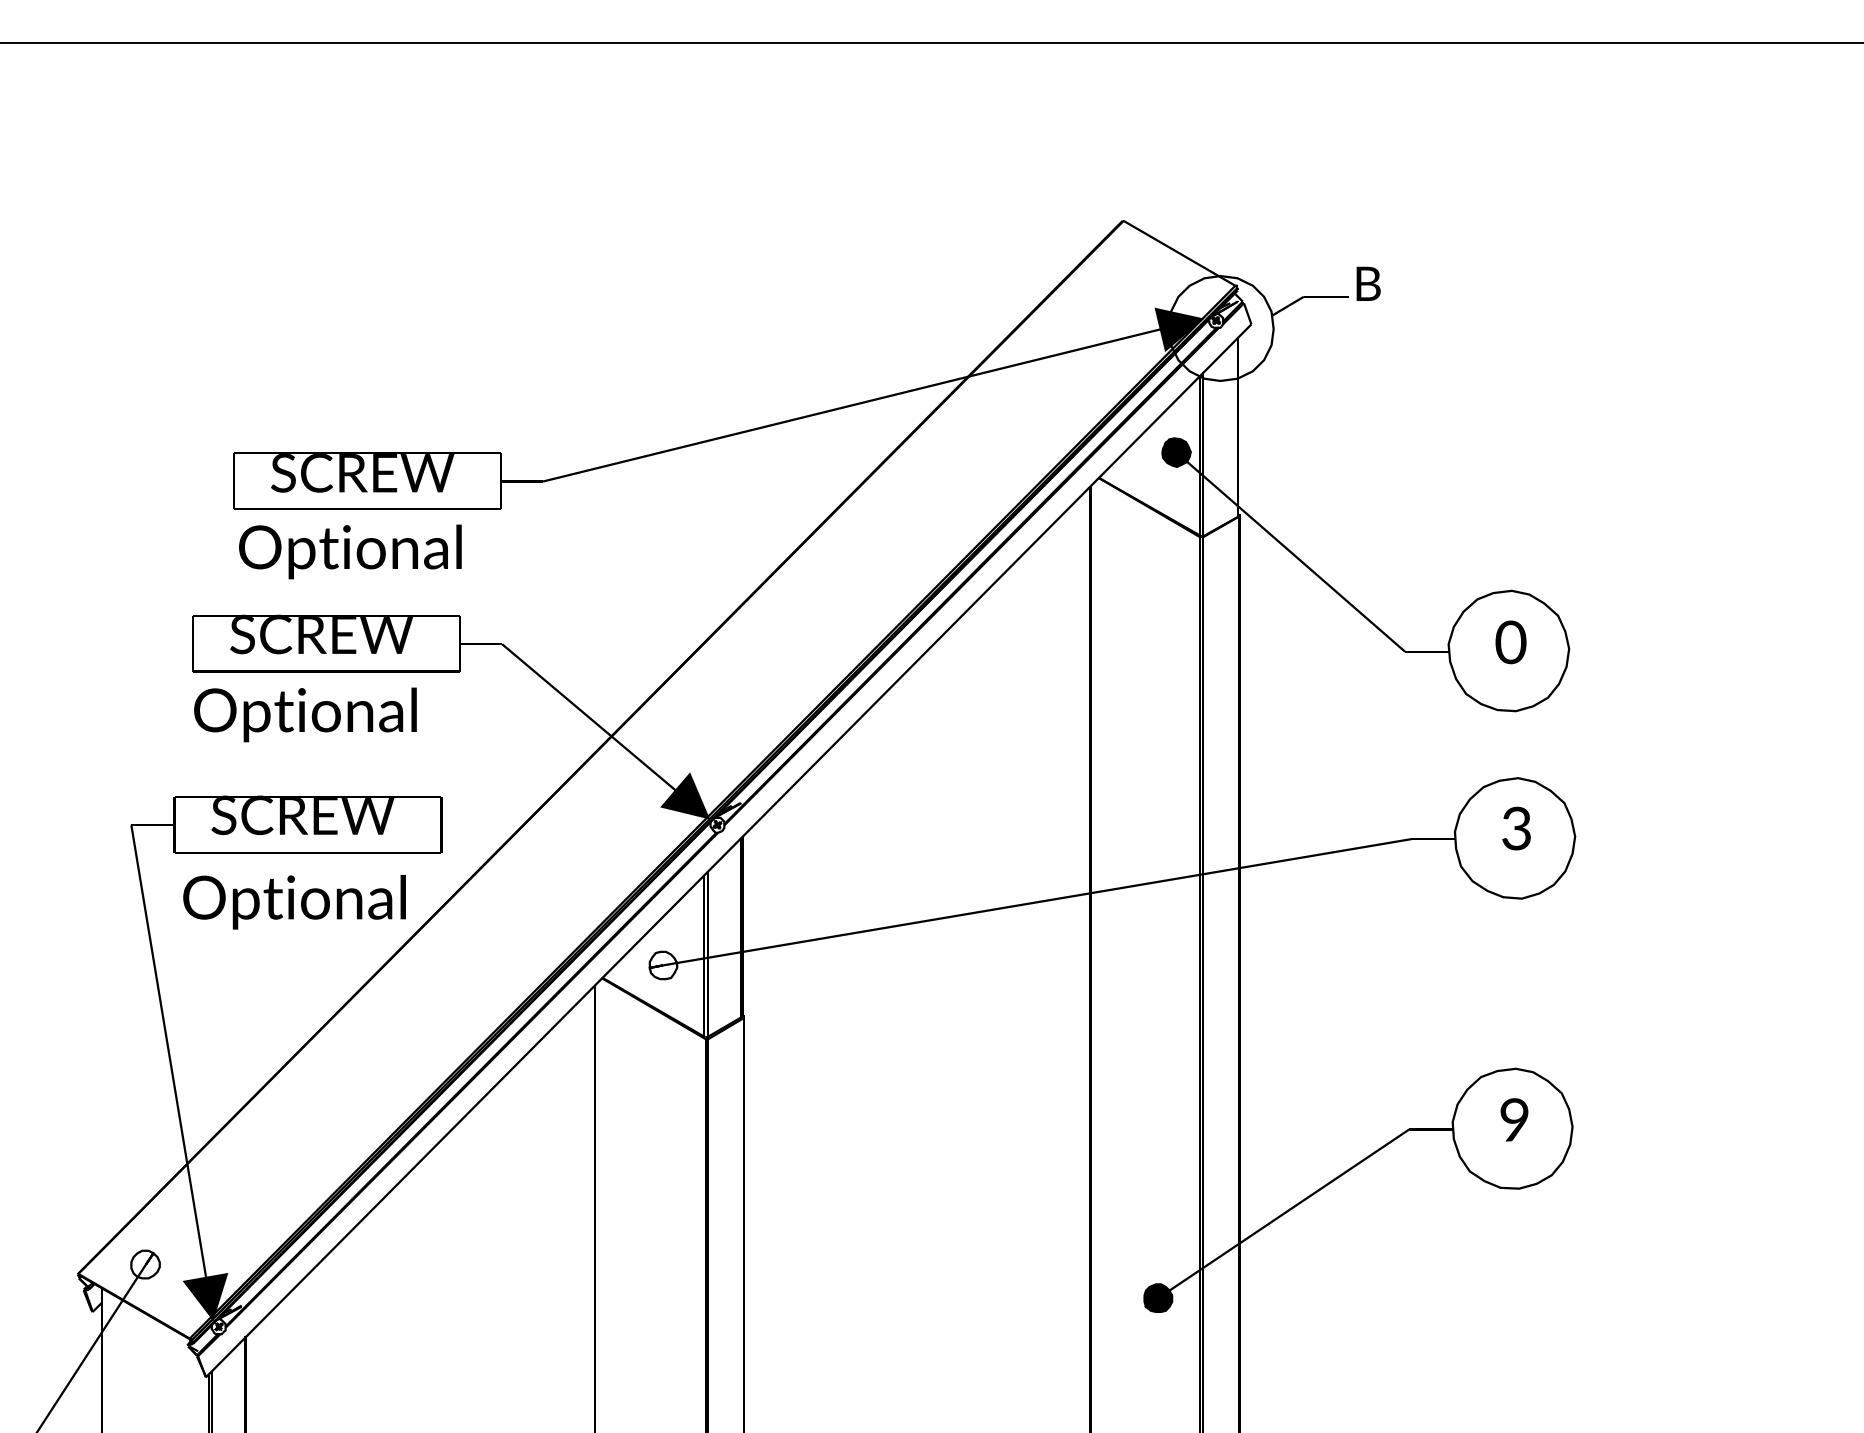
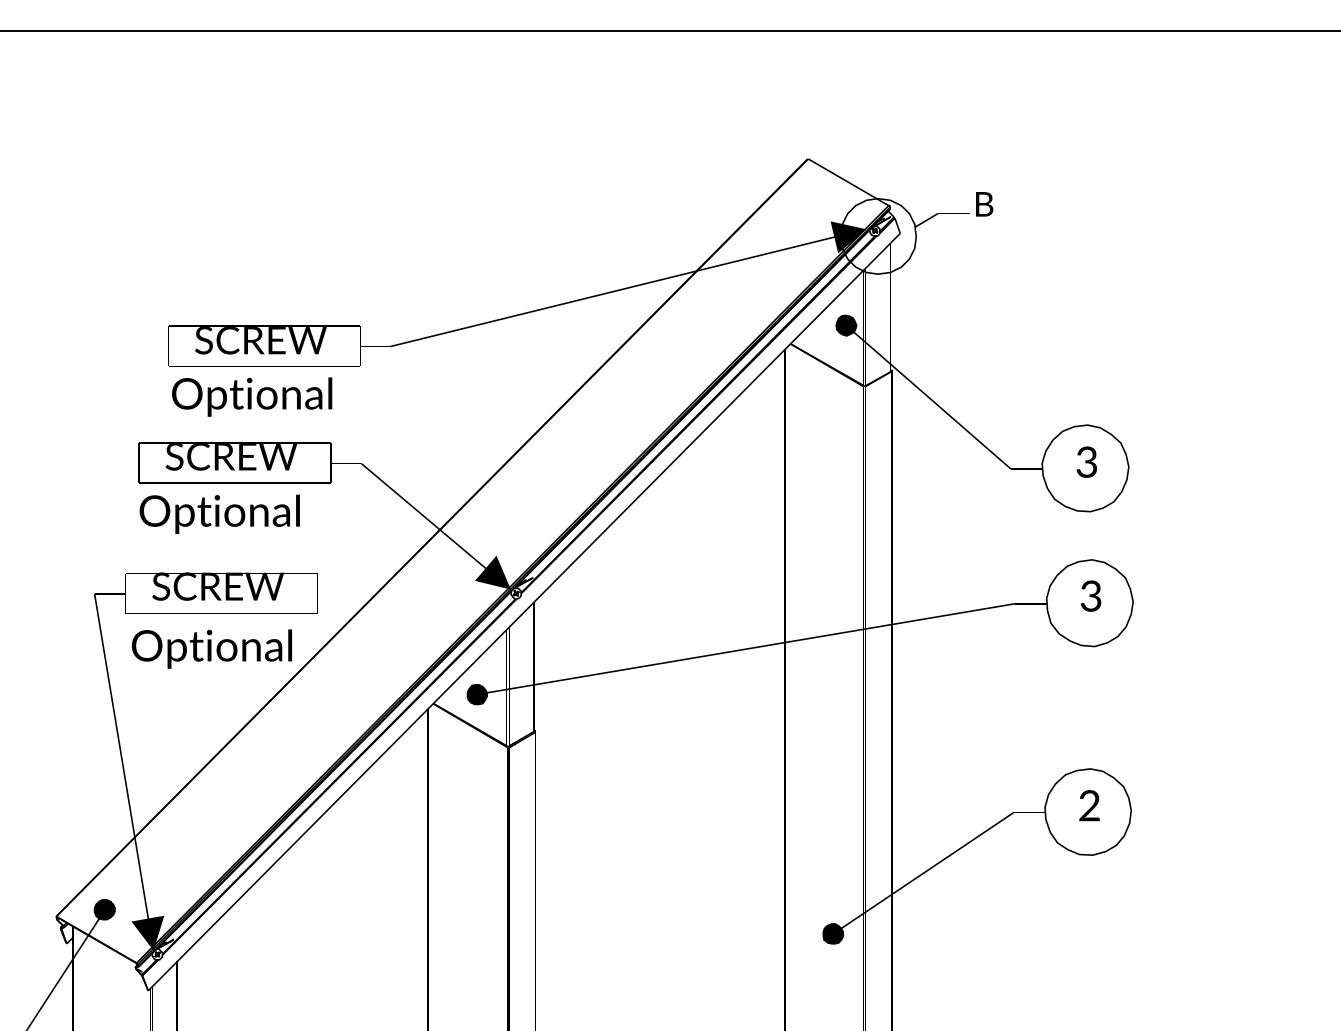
text: (1510, 641) -> (1086, 461), 0 -> 3
fill: (663, 965) -> (477, 694), added
text: (1514, 1119) -> (1089, 805), 9 -> 2
fill: (145, 1264) -> (104, 909), added

